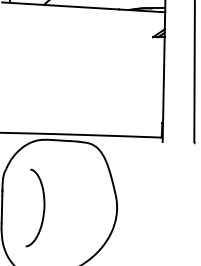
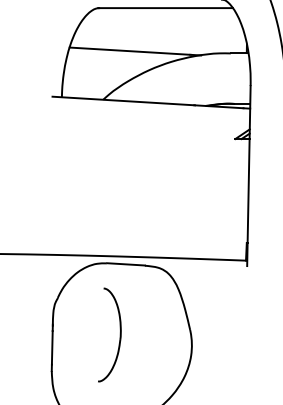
part: (43, 207) -> (119, 334), moved

